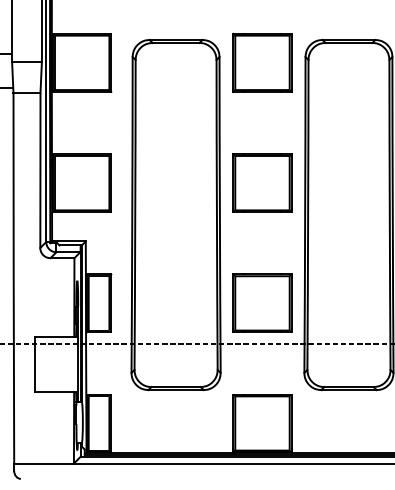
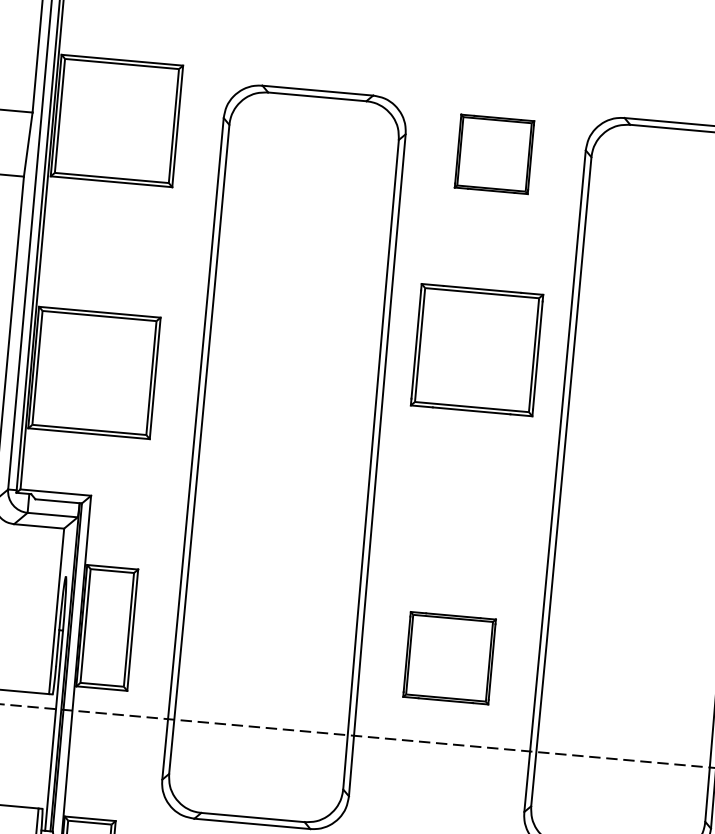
part: (262, 62) -> (494, 153), size x0.6
part: (262, 182) -> (477, 348), moved
part: (262, 302) -> (449, 656), size x0.7

